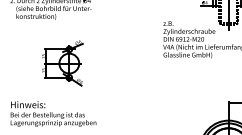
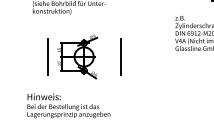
line: (31, 63) -> (47, 56), added
line: (107, 63) -> (121, 56), added

